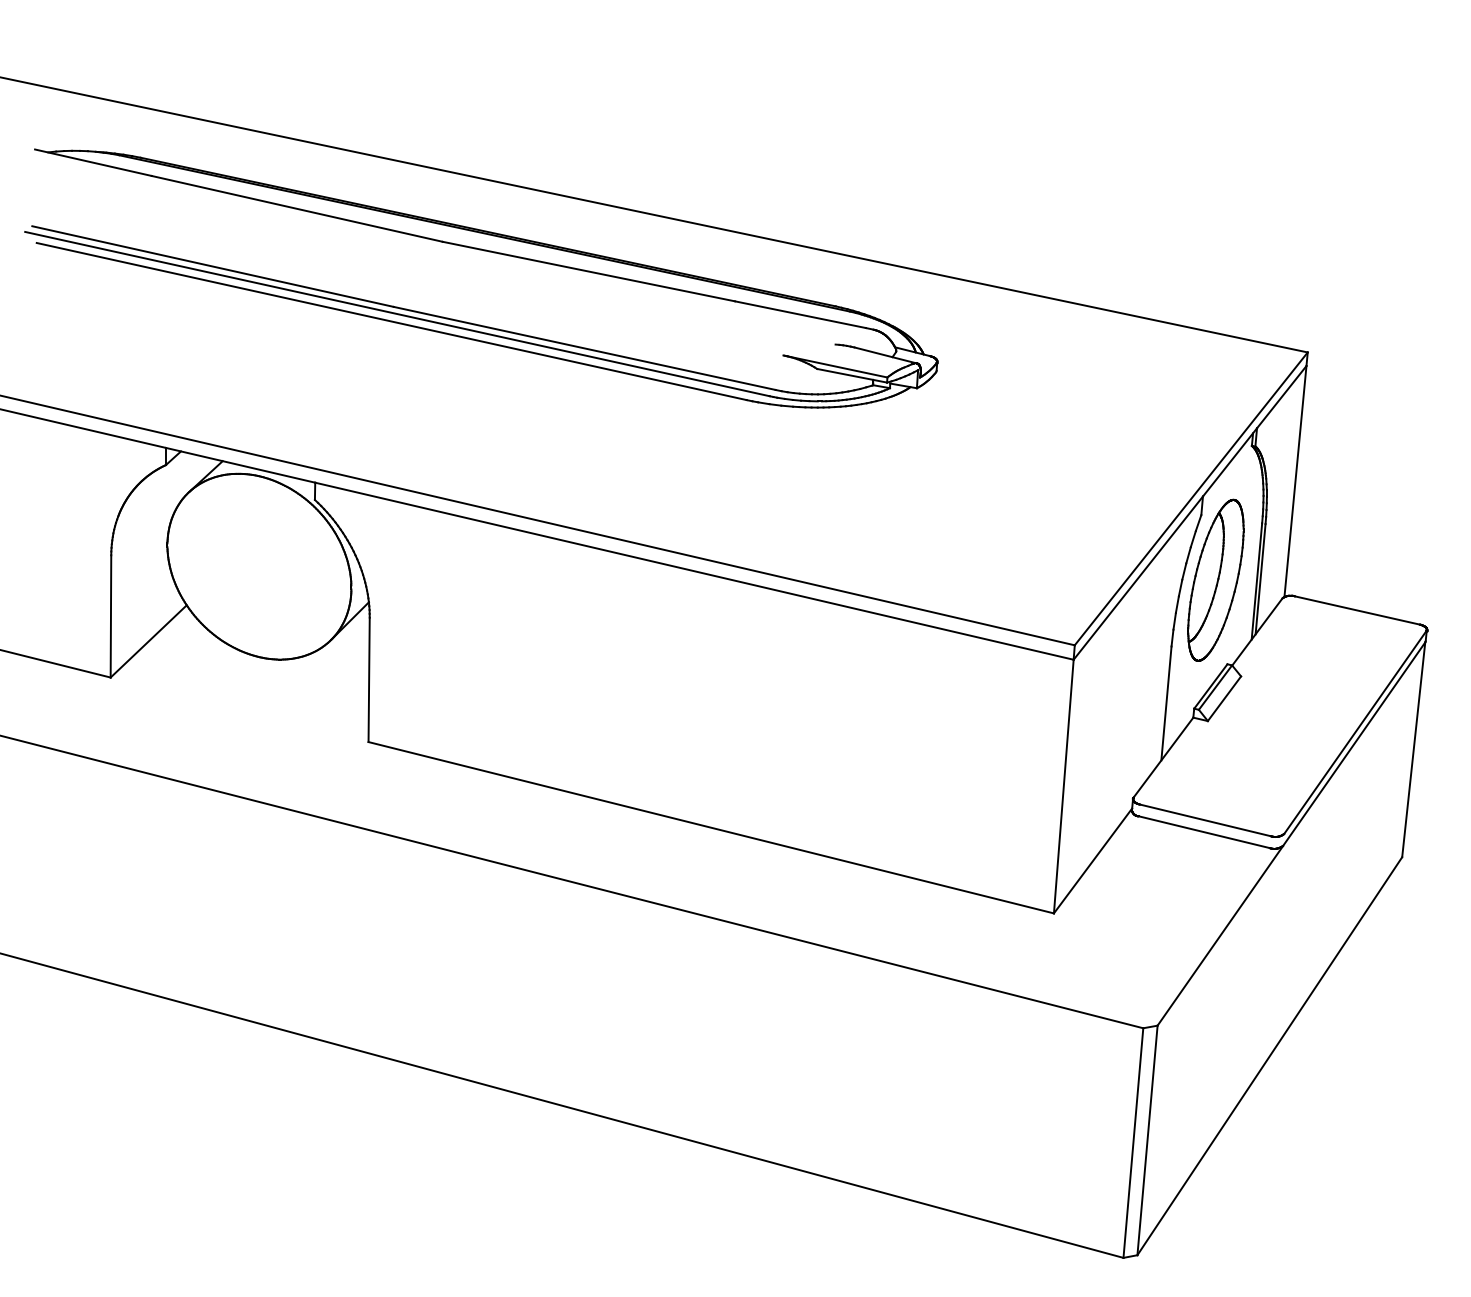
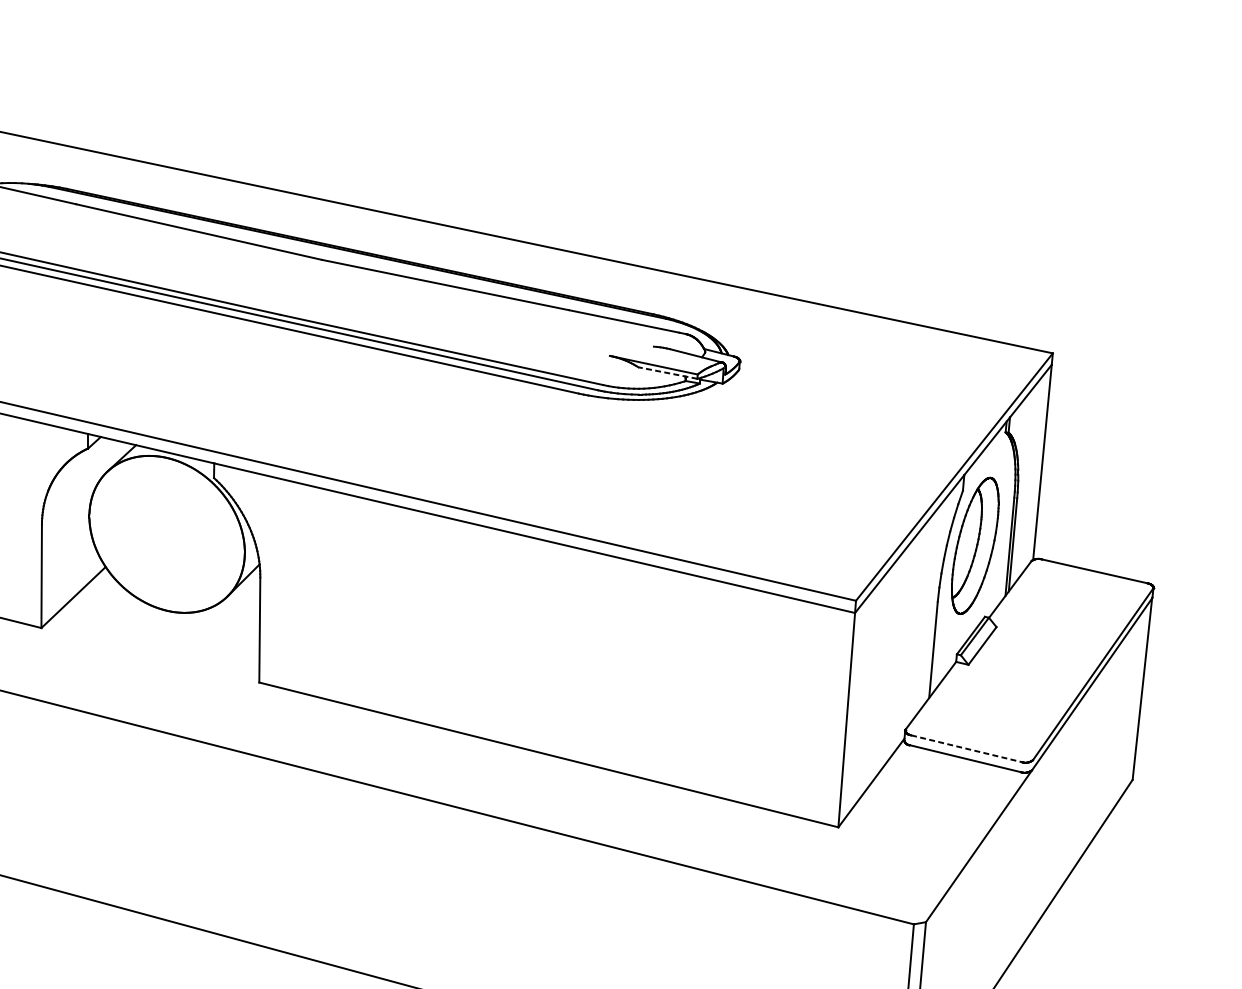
line: (852, 375) -> (668, 372), solid -> dashed
line: (1205, 820) -> (966, 748), solid -> dashed

